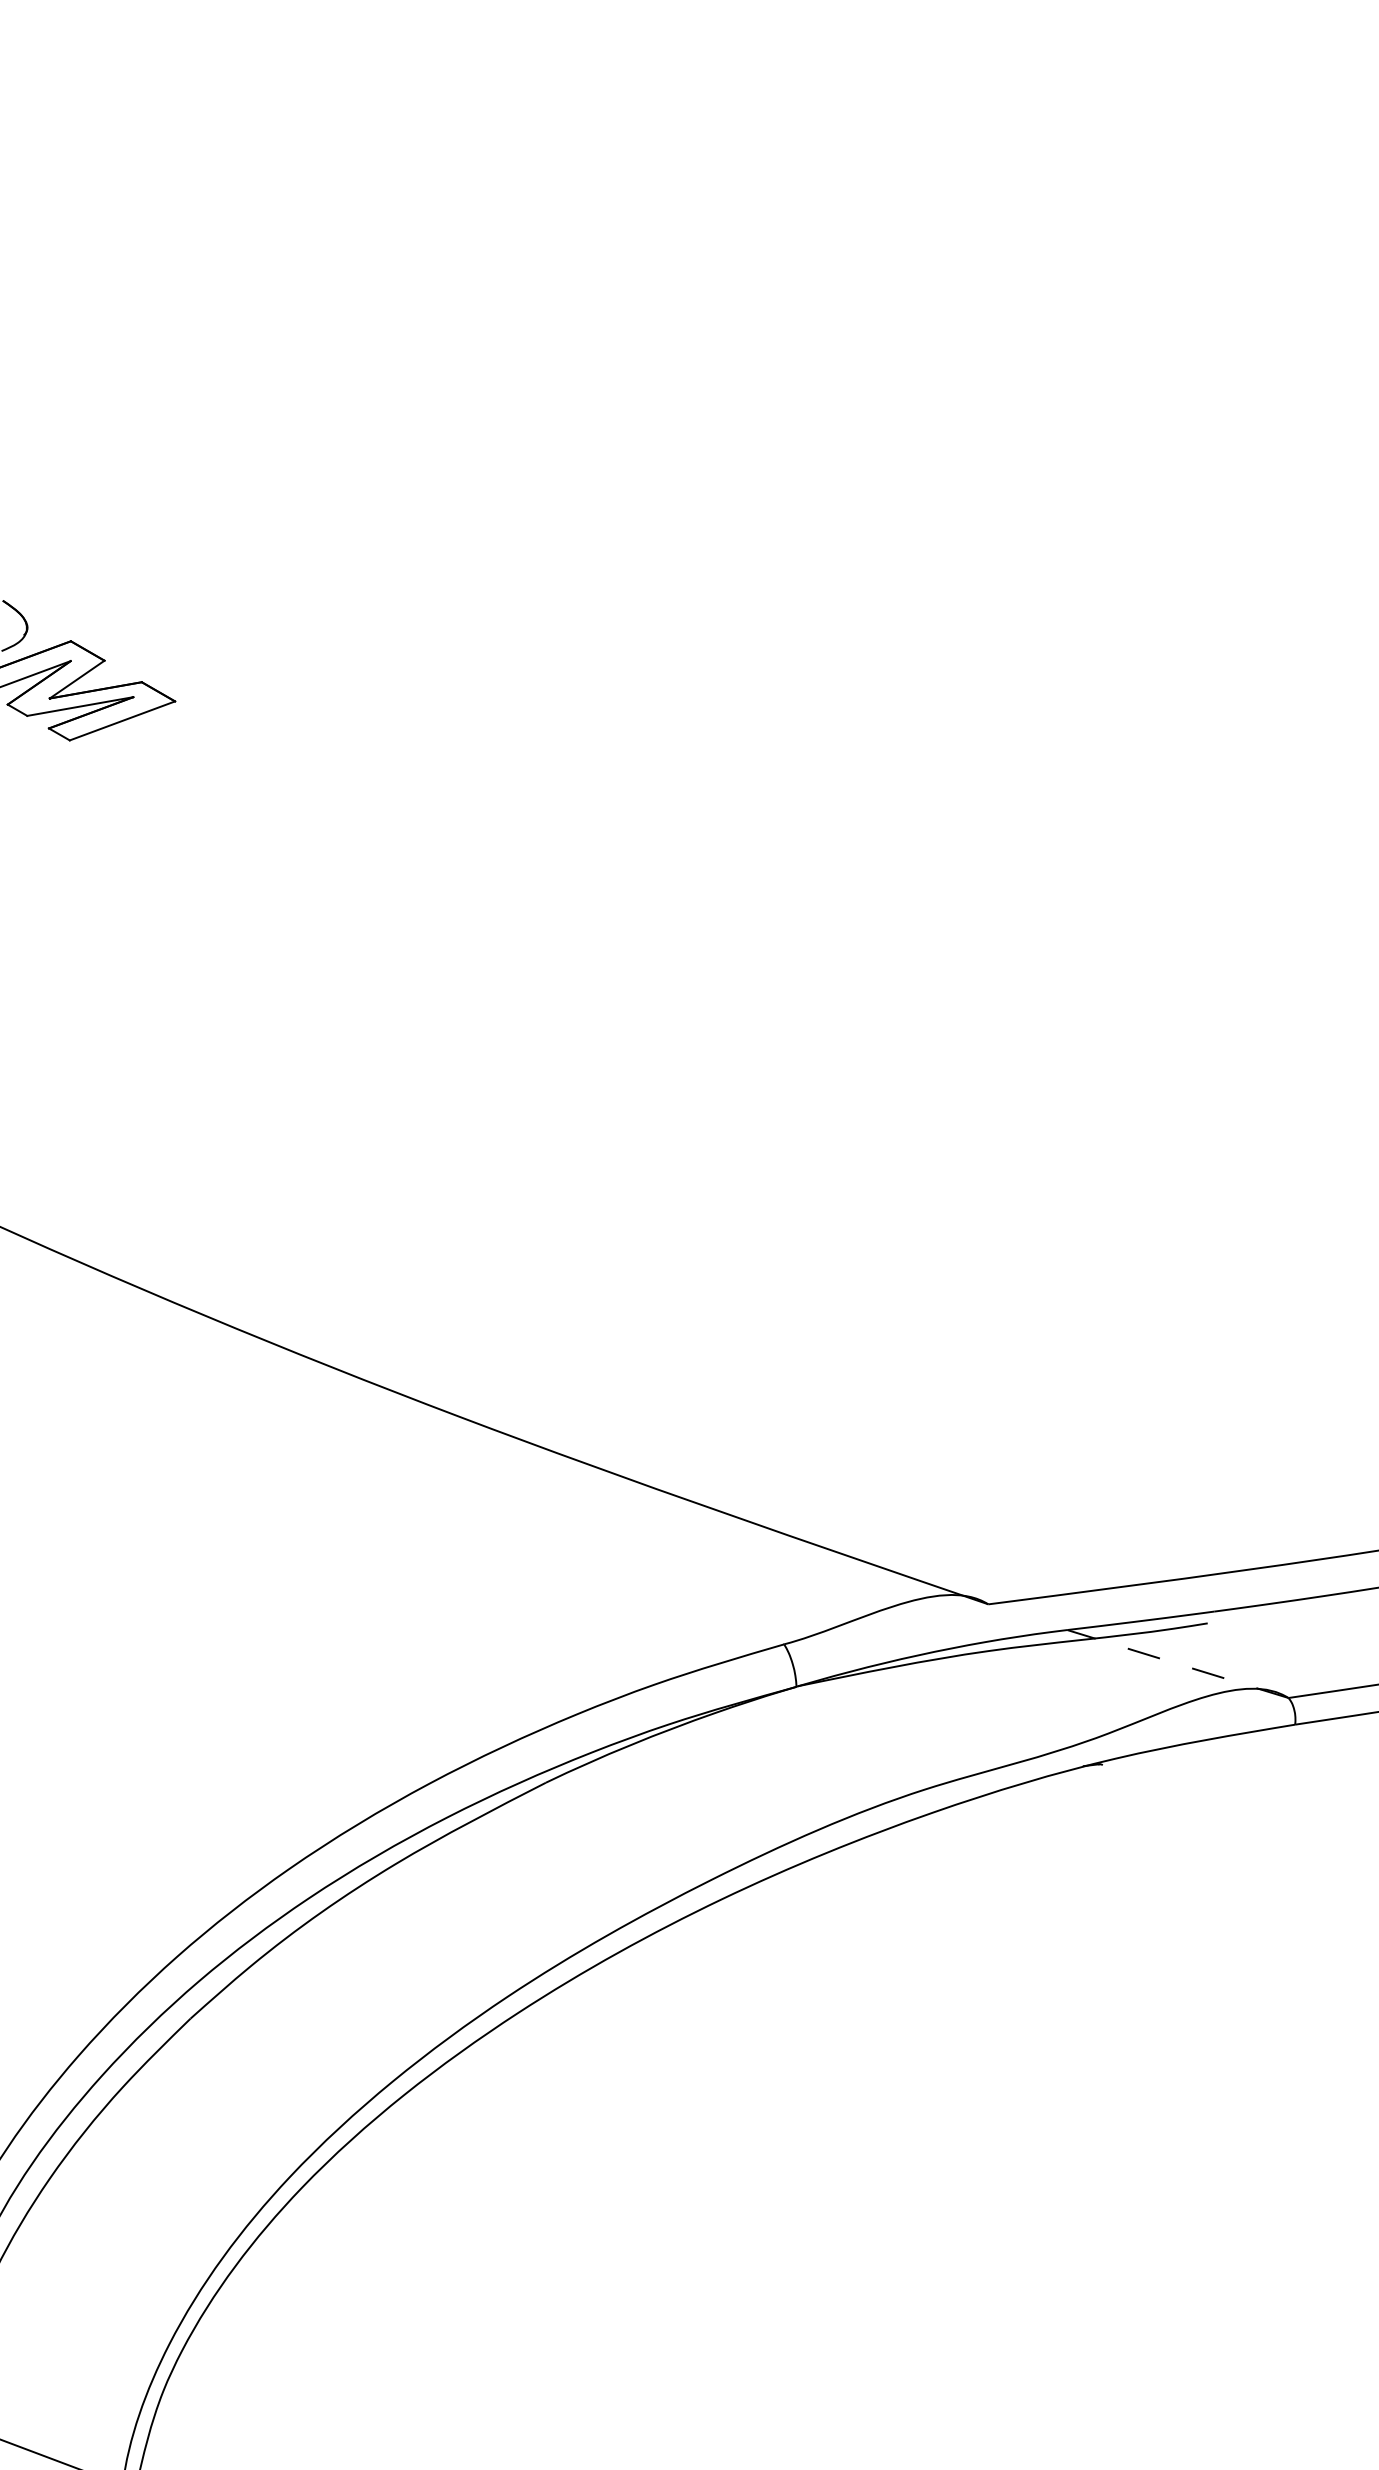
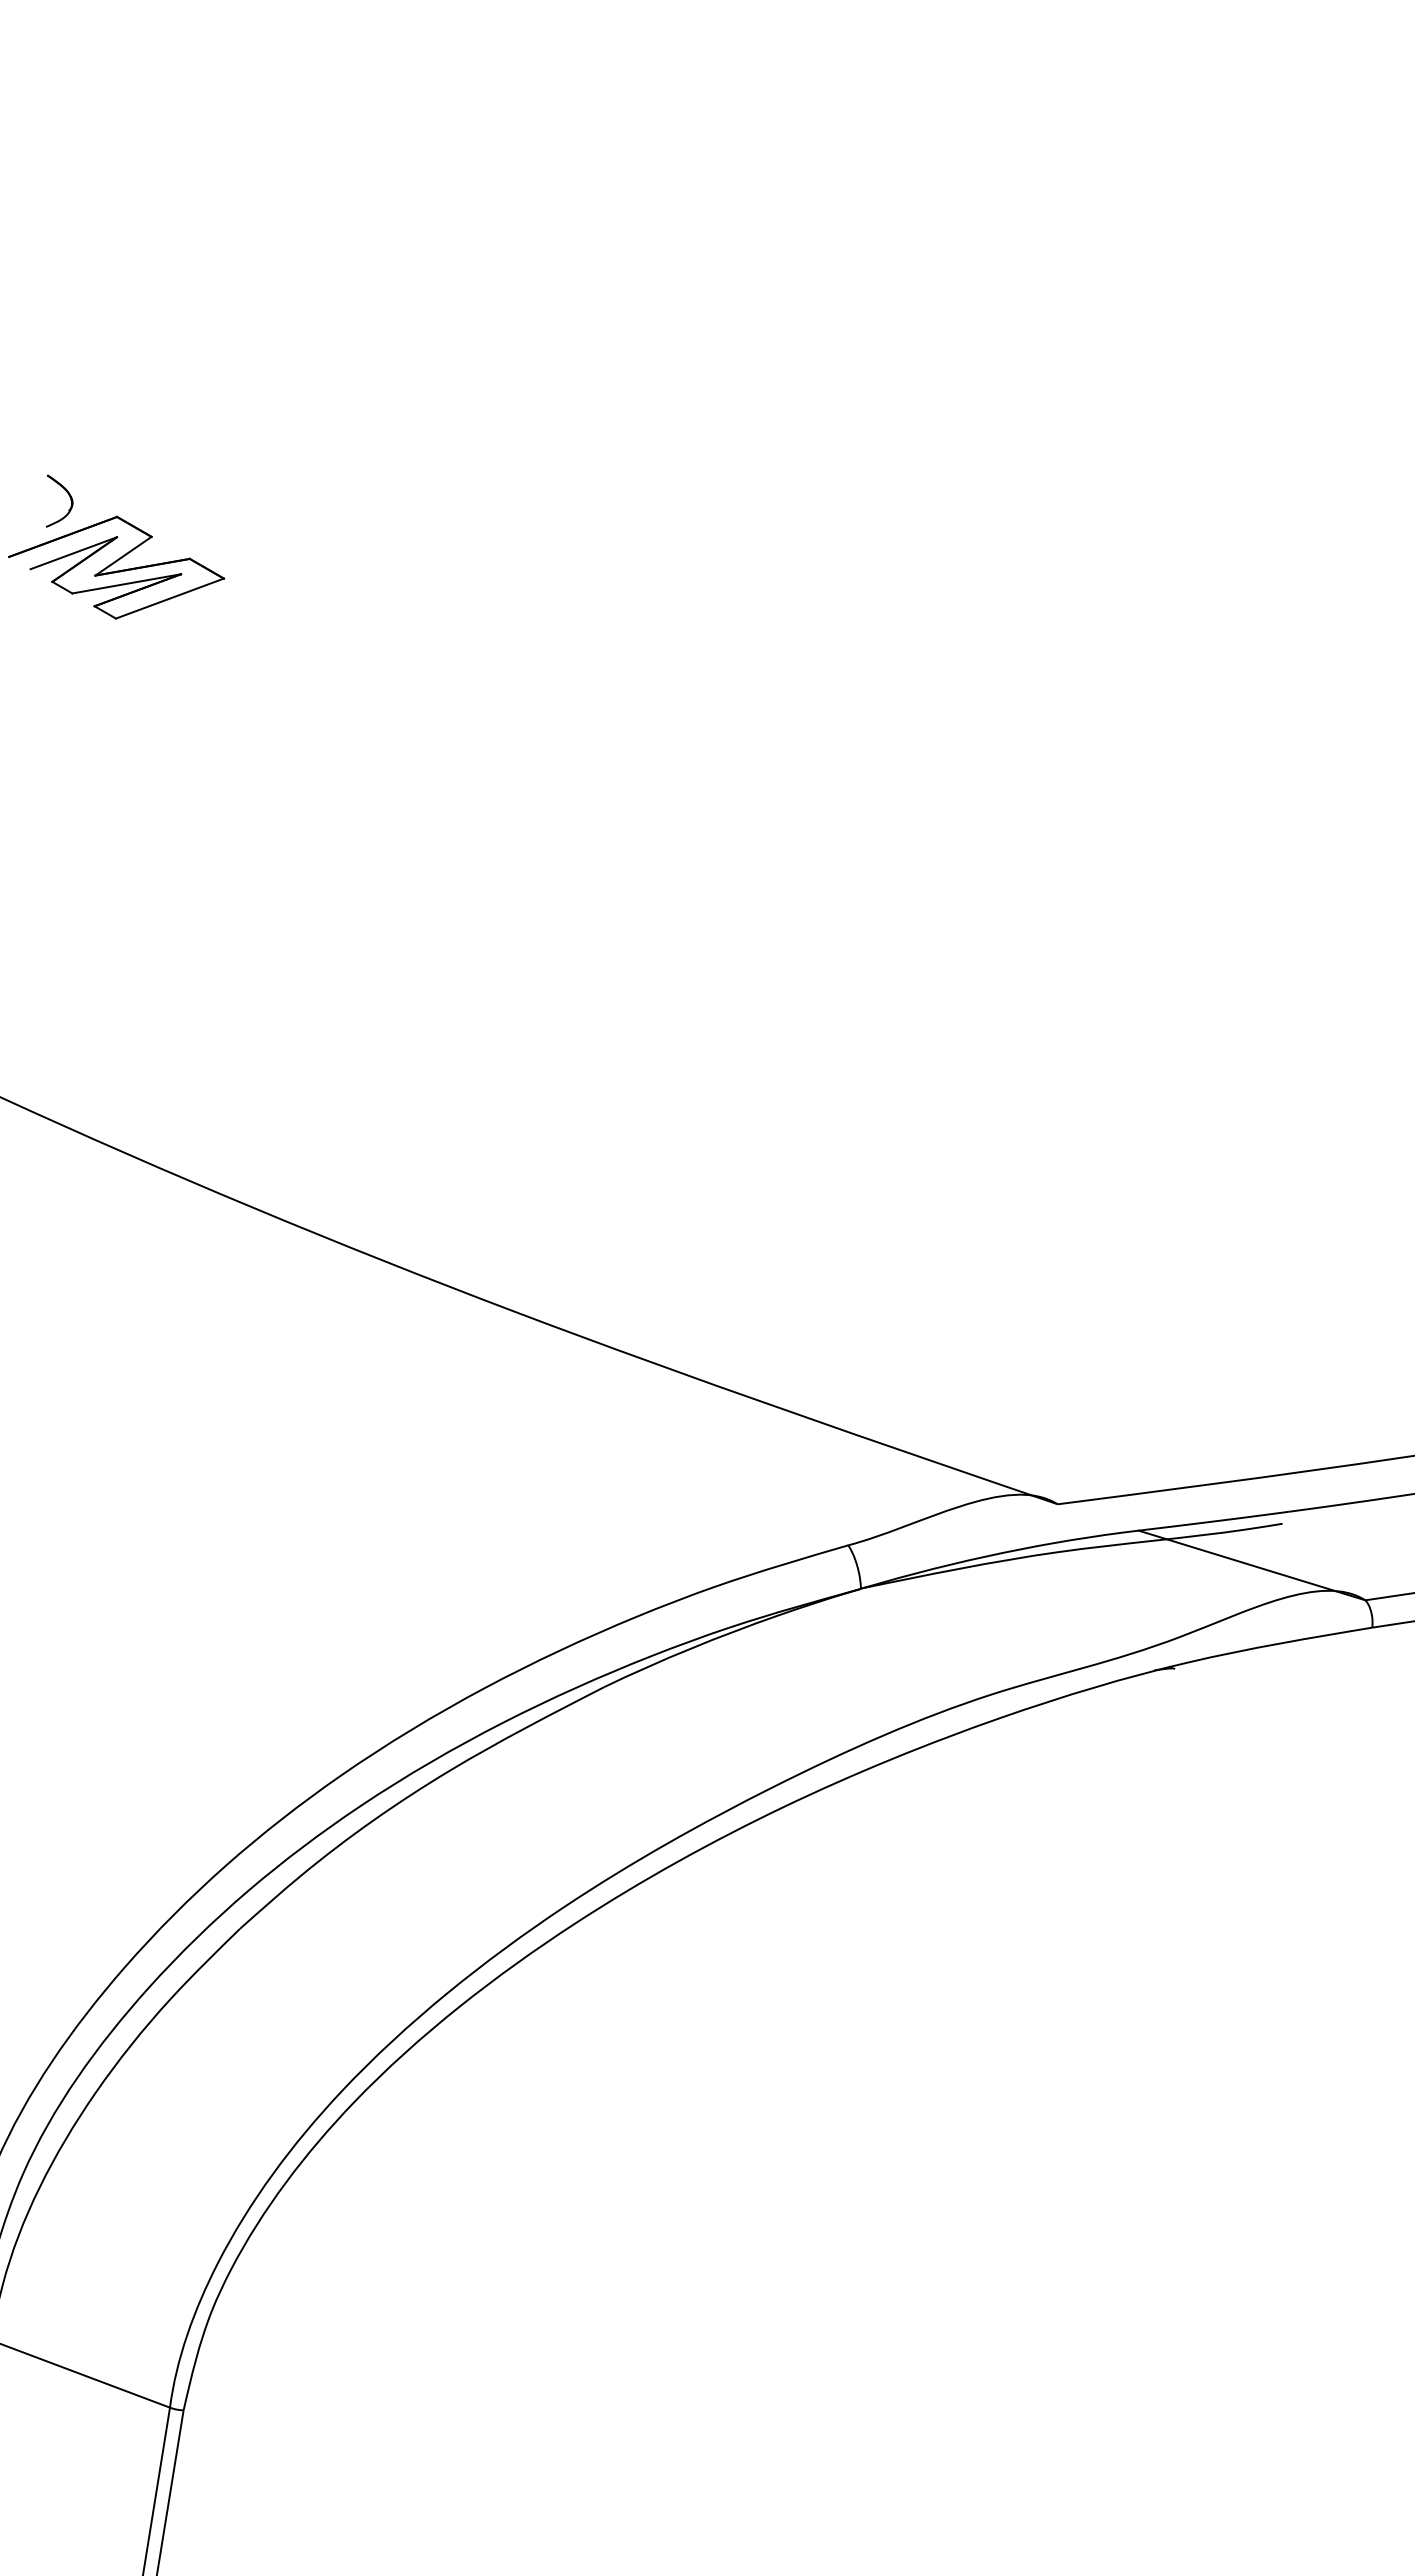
line: (1178, 1664) -> (1252, 1565), dashed -> solid

